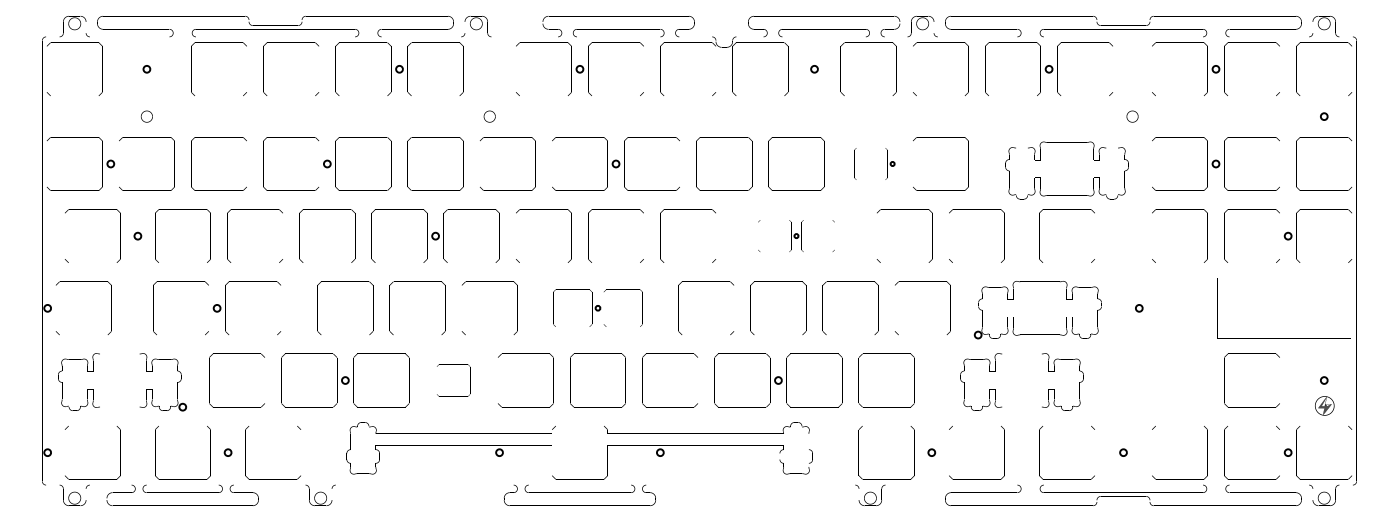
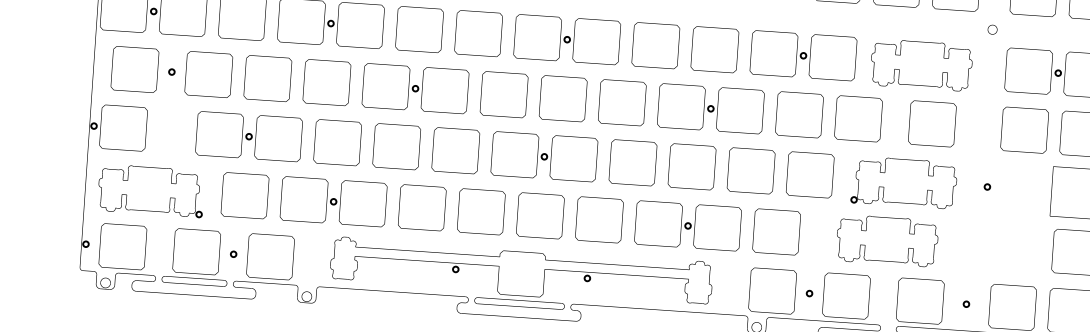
part: (874, 163) -> (778, 53), size x1.67
part: (1066, 195) -> (919, 85), moved
part: (796, 235) -> (710, 108), size x1.67
part: (216, 307) -> (248, 135), moved
part: (597, 307) -> (544, 156), size x1.43
part: (453, 380) -> (422, 207), size x1.67

